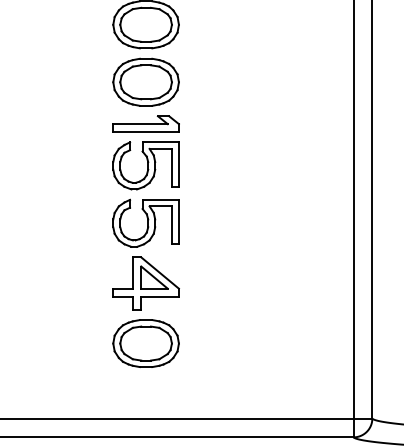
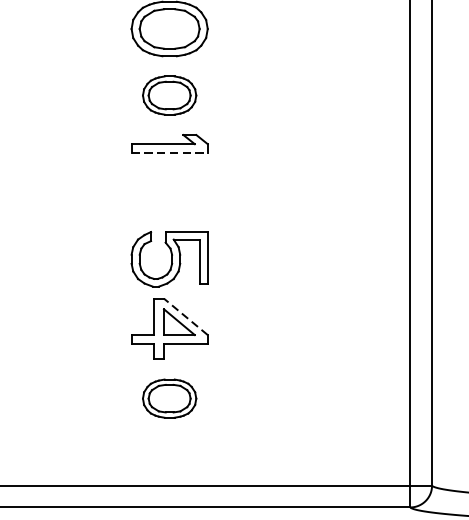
part: (145, 81) -> (168, 94), size x0.7
line: (146, 131) -> (170, 152), solid -> dashed
part: (145, 165) -> (168, 192), removed
line: (160, 273) -> (186, 317), solid -> dashed
part: (145, 343) -> (168, 398), size x0.7

